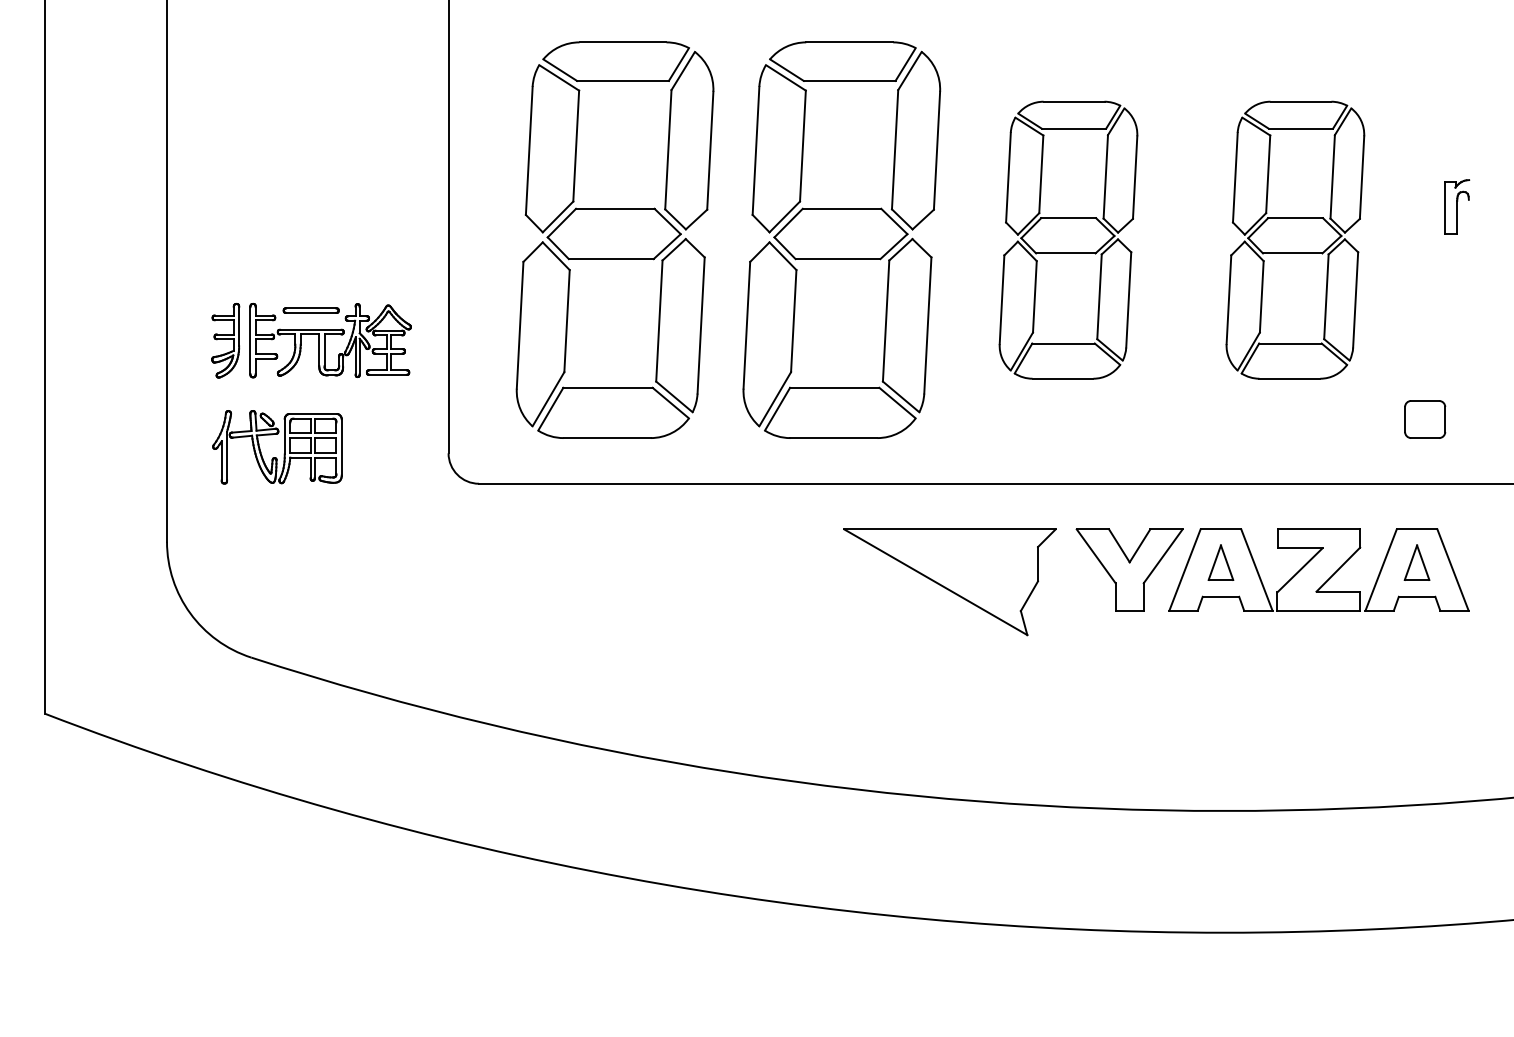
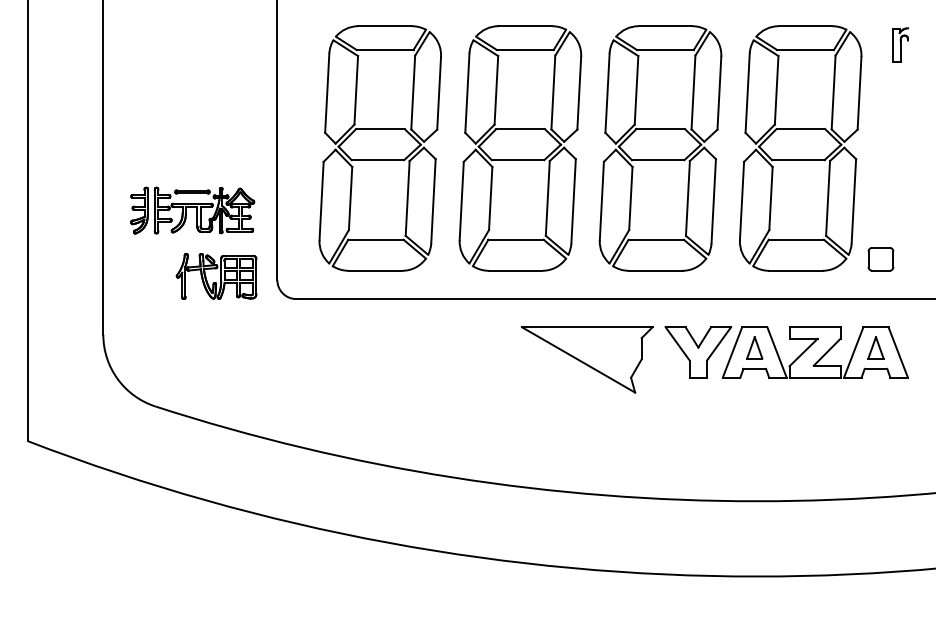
part: (1456, 206) -> (900, 44), moved
part: (1068, 240) -> (660, 148), size x1.43
part: (1294, 240) -> (800, 148), size x1.43
part: (277, 447) -> (216, 276), moved

